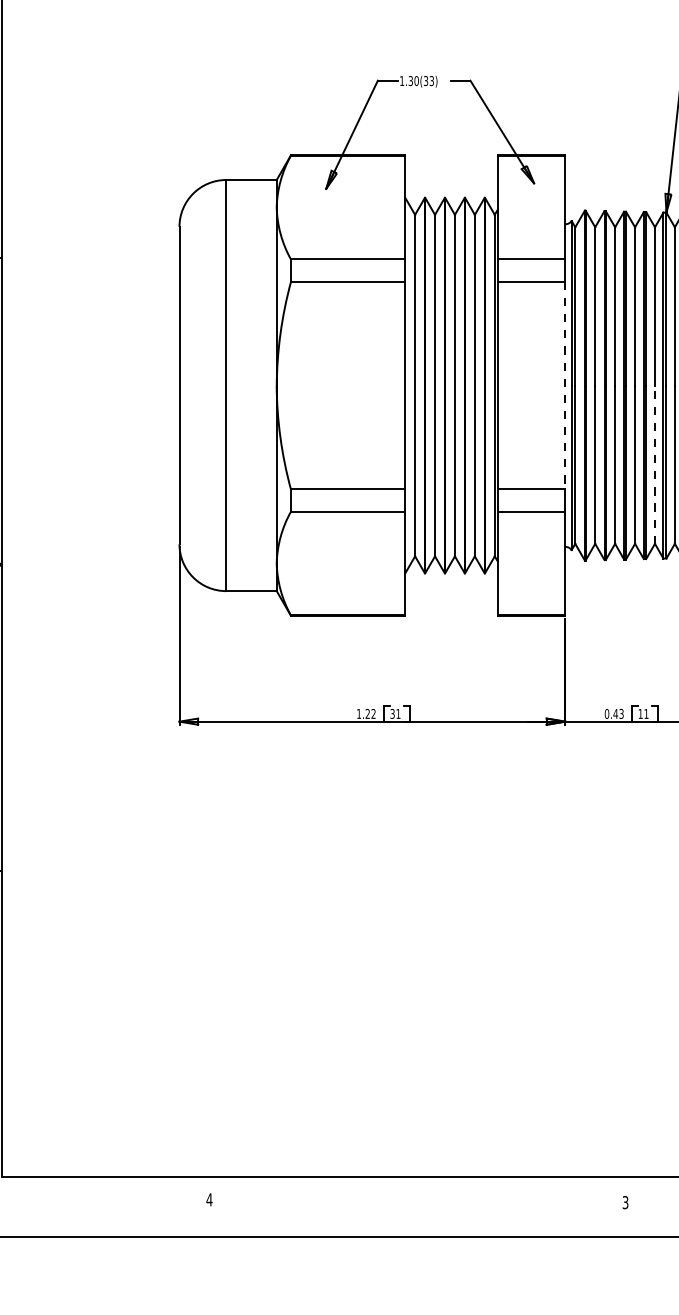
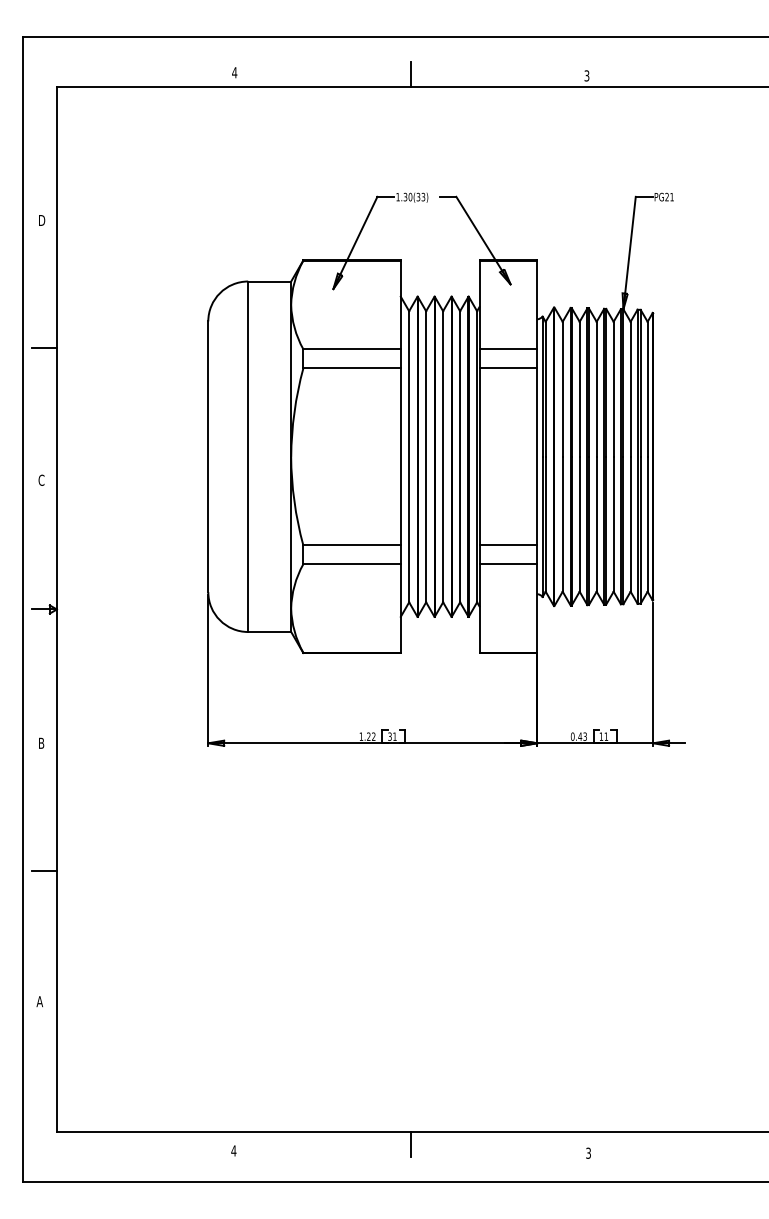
line: (565, 386) -> (537, 457), dashed -> solid
line: (654, 463) -> (613, 523), dashed -> solid
line: (416, 1192) -> (410, 1144), added

